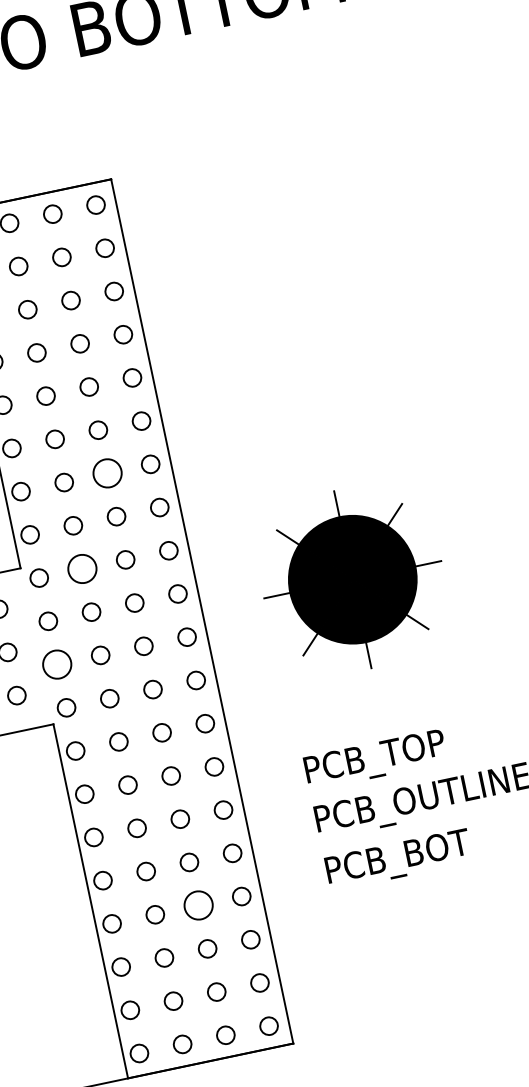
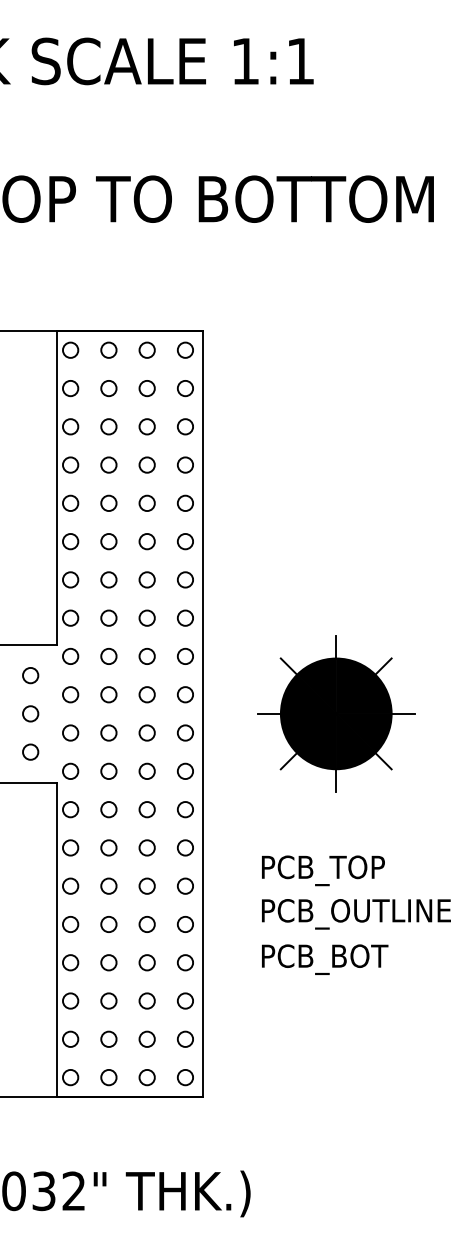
circle: (106, 473) -> (146, 579), size x0.62
circle: (82, 569) -> (108, 656), size x0.62
circle: (57, 663) -> (70, 732), size x0.62
circle: (197, 905) -> (146, 962), size x0.62

